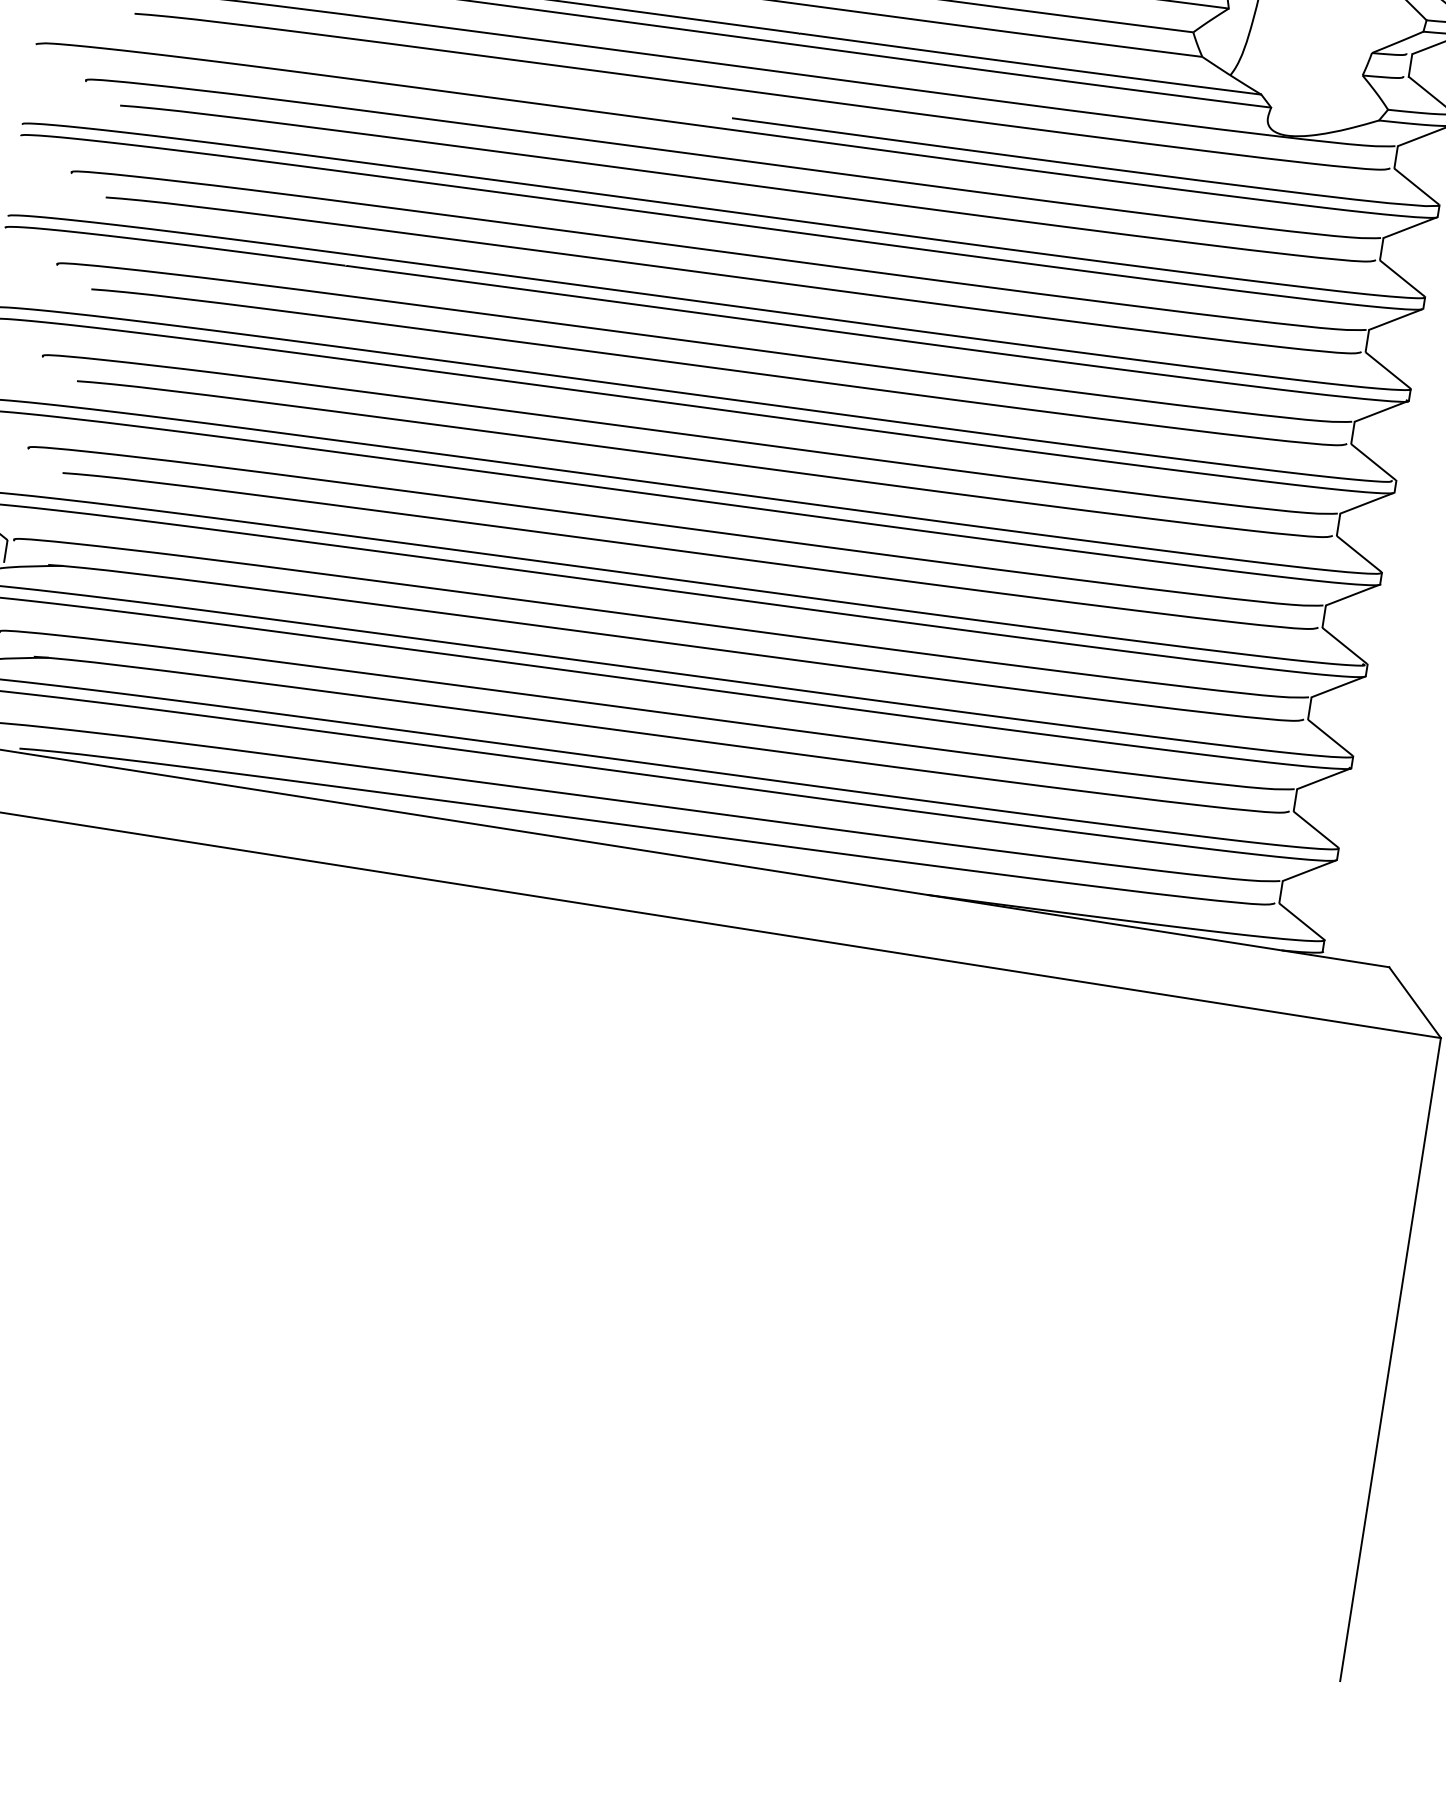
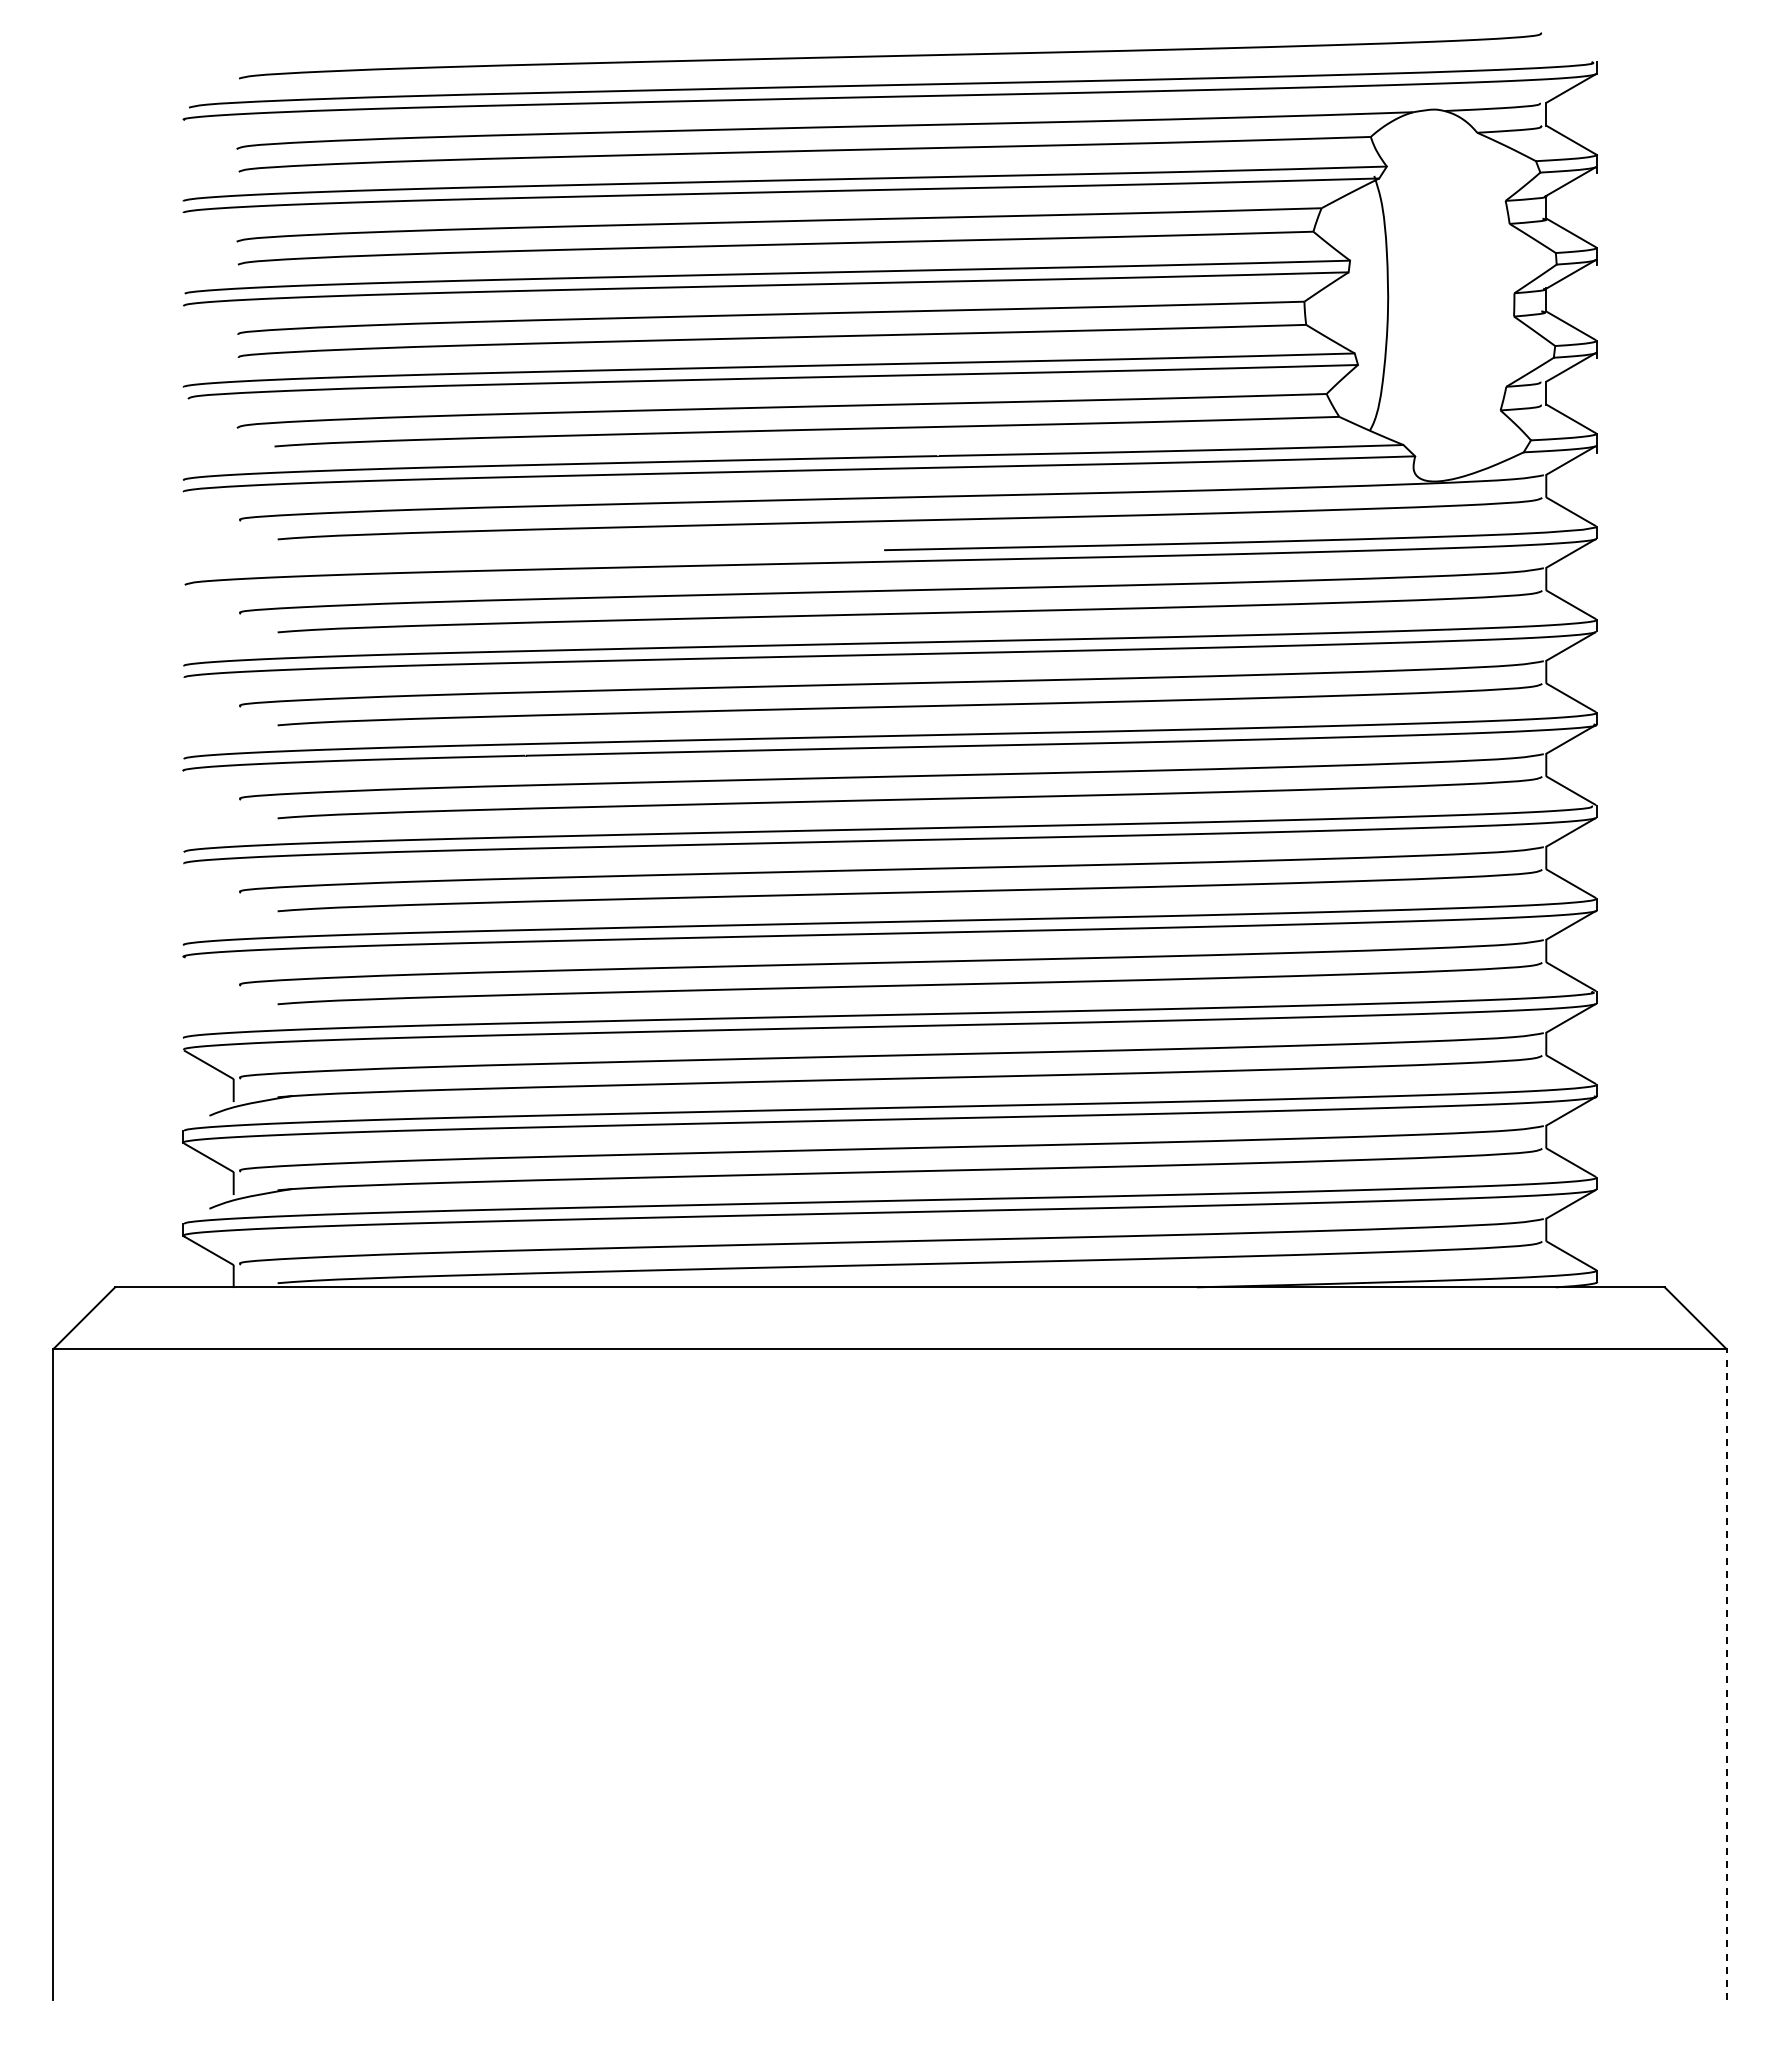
line: (1390, 1359) -> (1726, 1674), solid -> dashed

